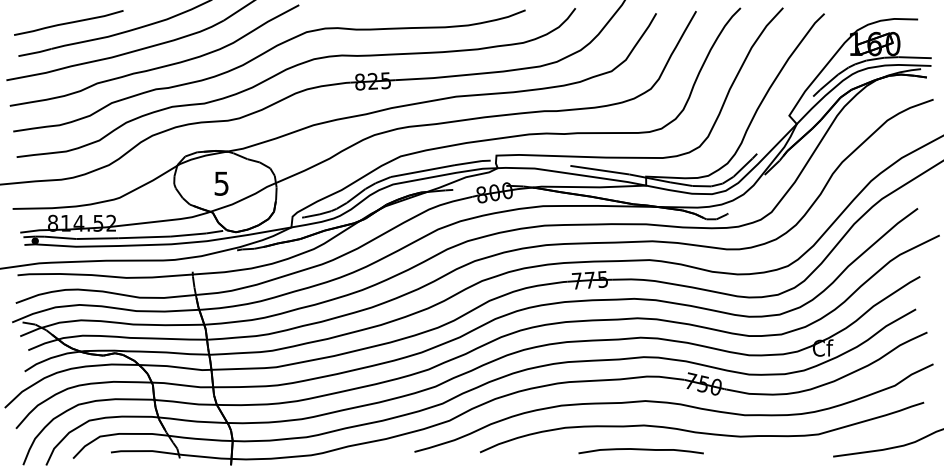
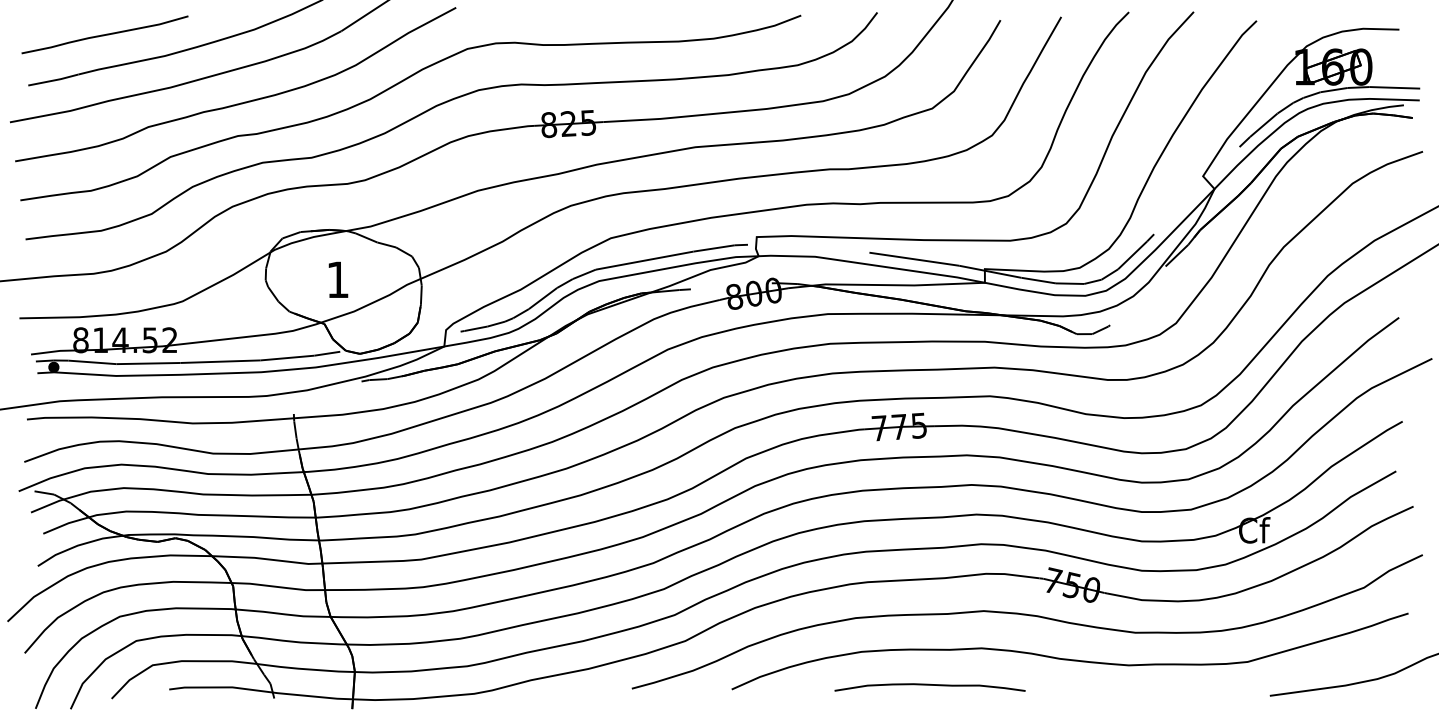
text: (221, 183) -> (337, 279), 5 -> 1
curve: (640, 450) -> (929, 686), moved

